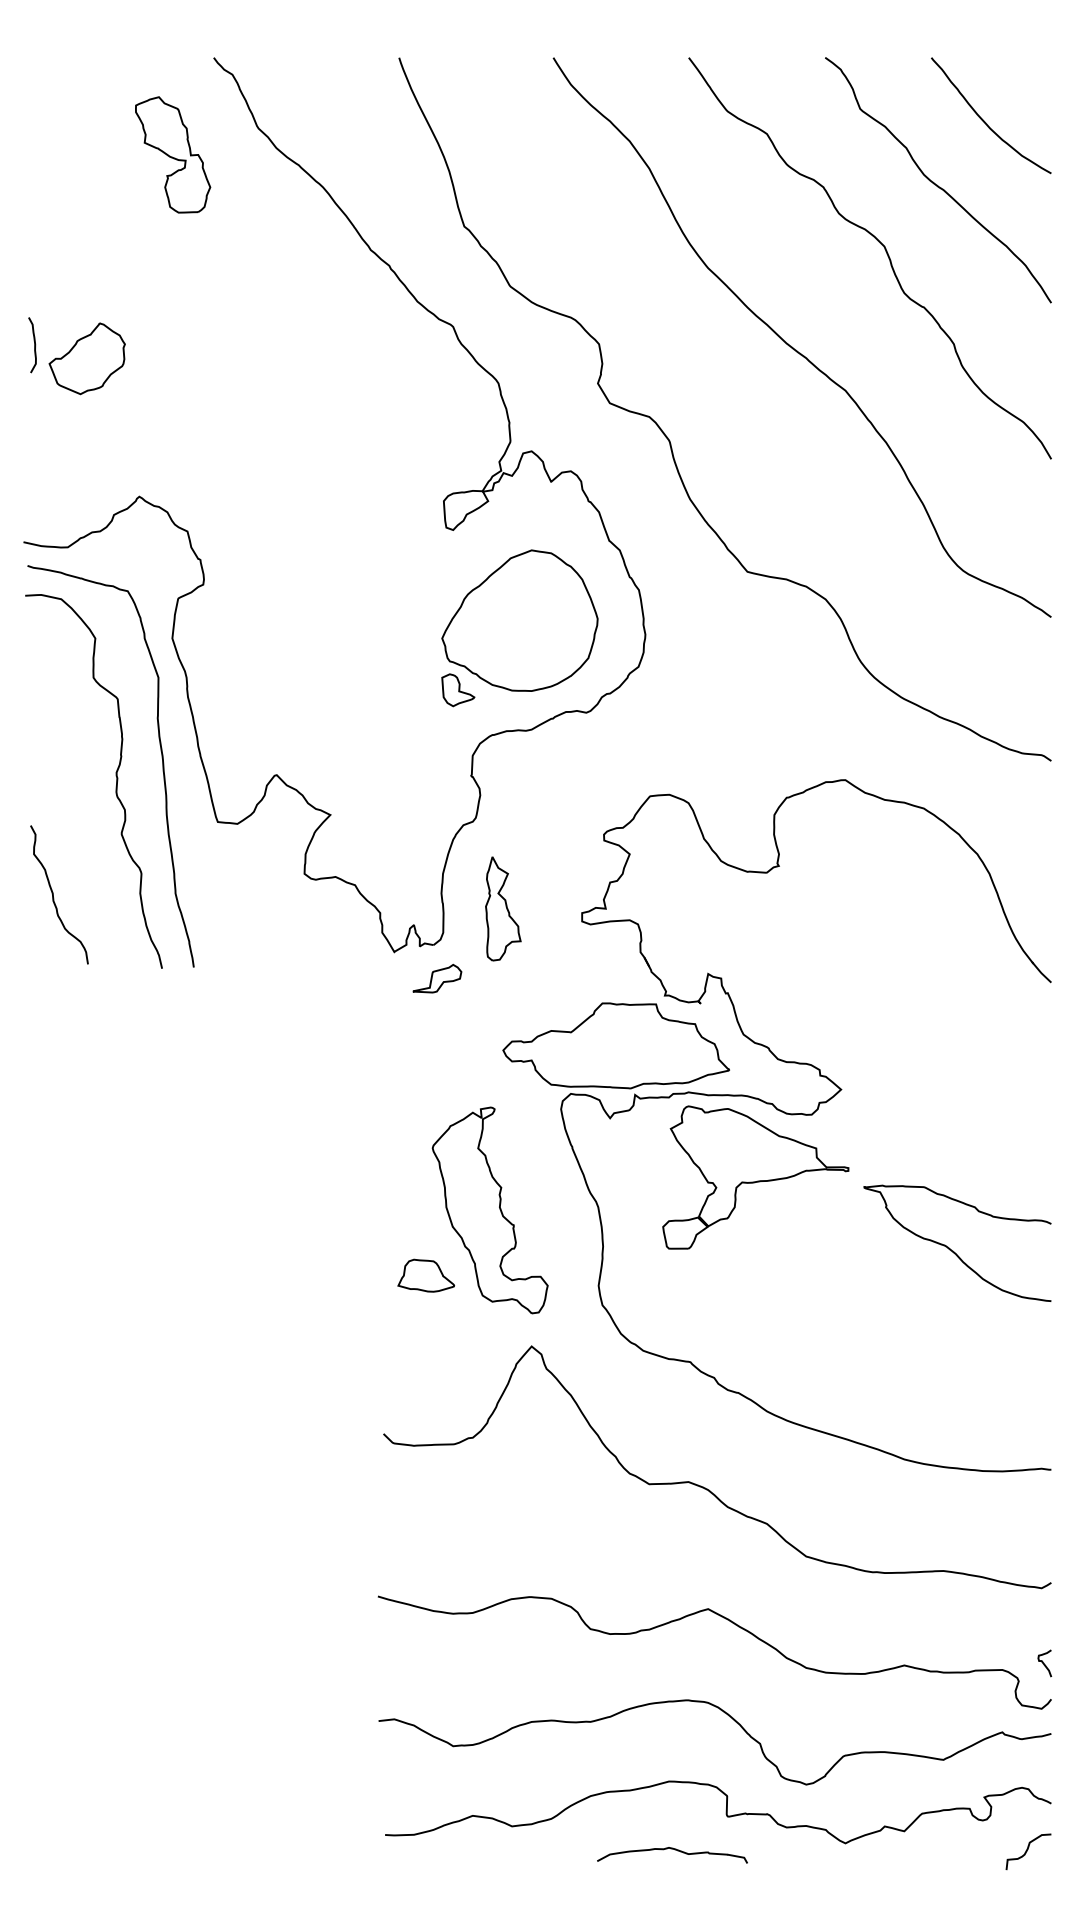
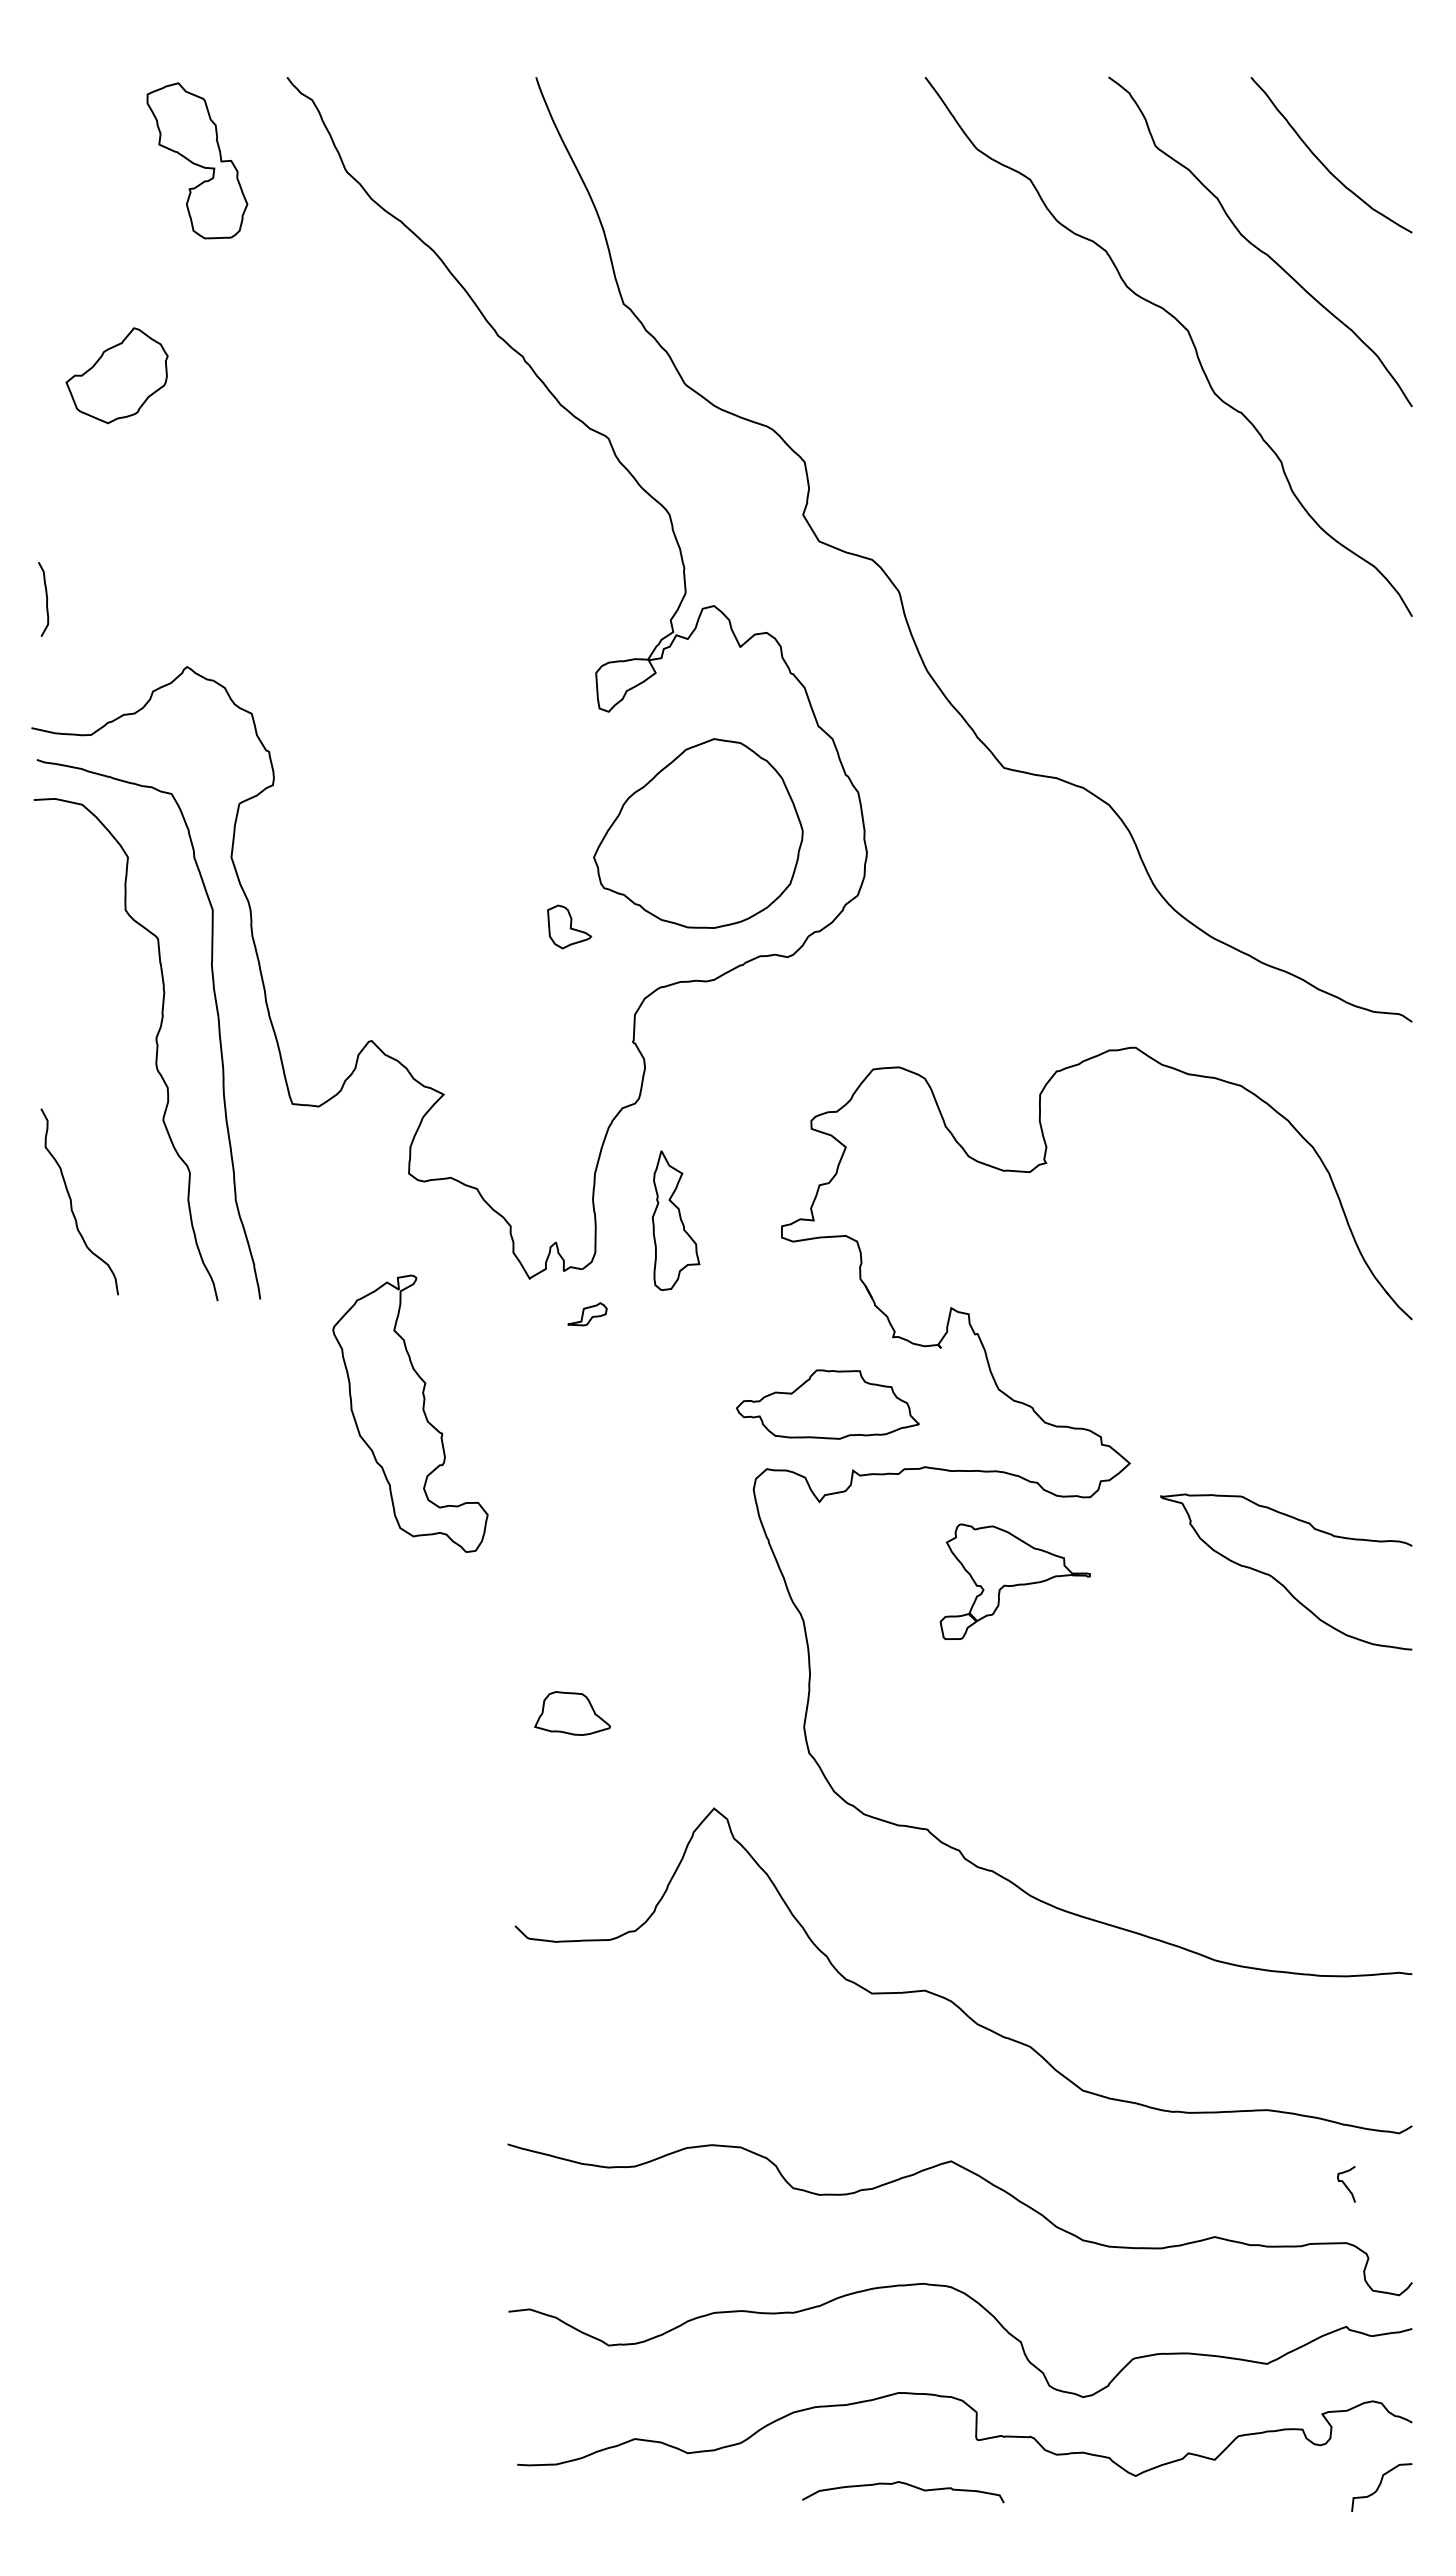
part: (173, 154) -> (197, 160), moved
curve: (34, 345) -> (46, 599), moved
curve: (793, 347) -> (1065, 466), removed
part: (86, 358) -> (116, 375), moved
part: (458, 689) -> (569, 926), moved
part: (437, 977) -> (587, 1313), size x0.6
part: (616, 1045) -> (827, 1404), size x0.6
part: (756, 1177) -> (1015, 1581), size x0.6
part: (490, 1210) -> (410, 1413), moved
curve: (951, 1248) -> (1277, 1579), moved
curve: (1044, 1663) -> (1345, 2184), moved

